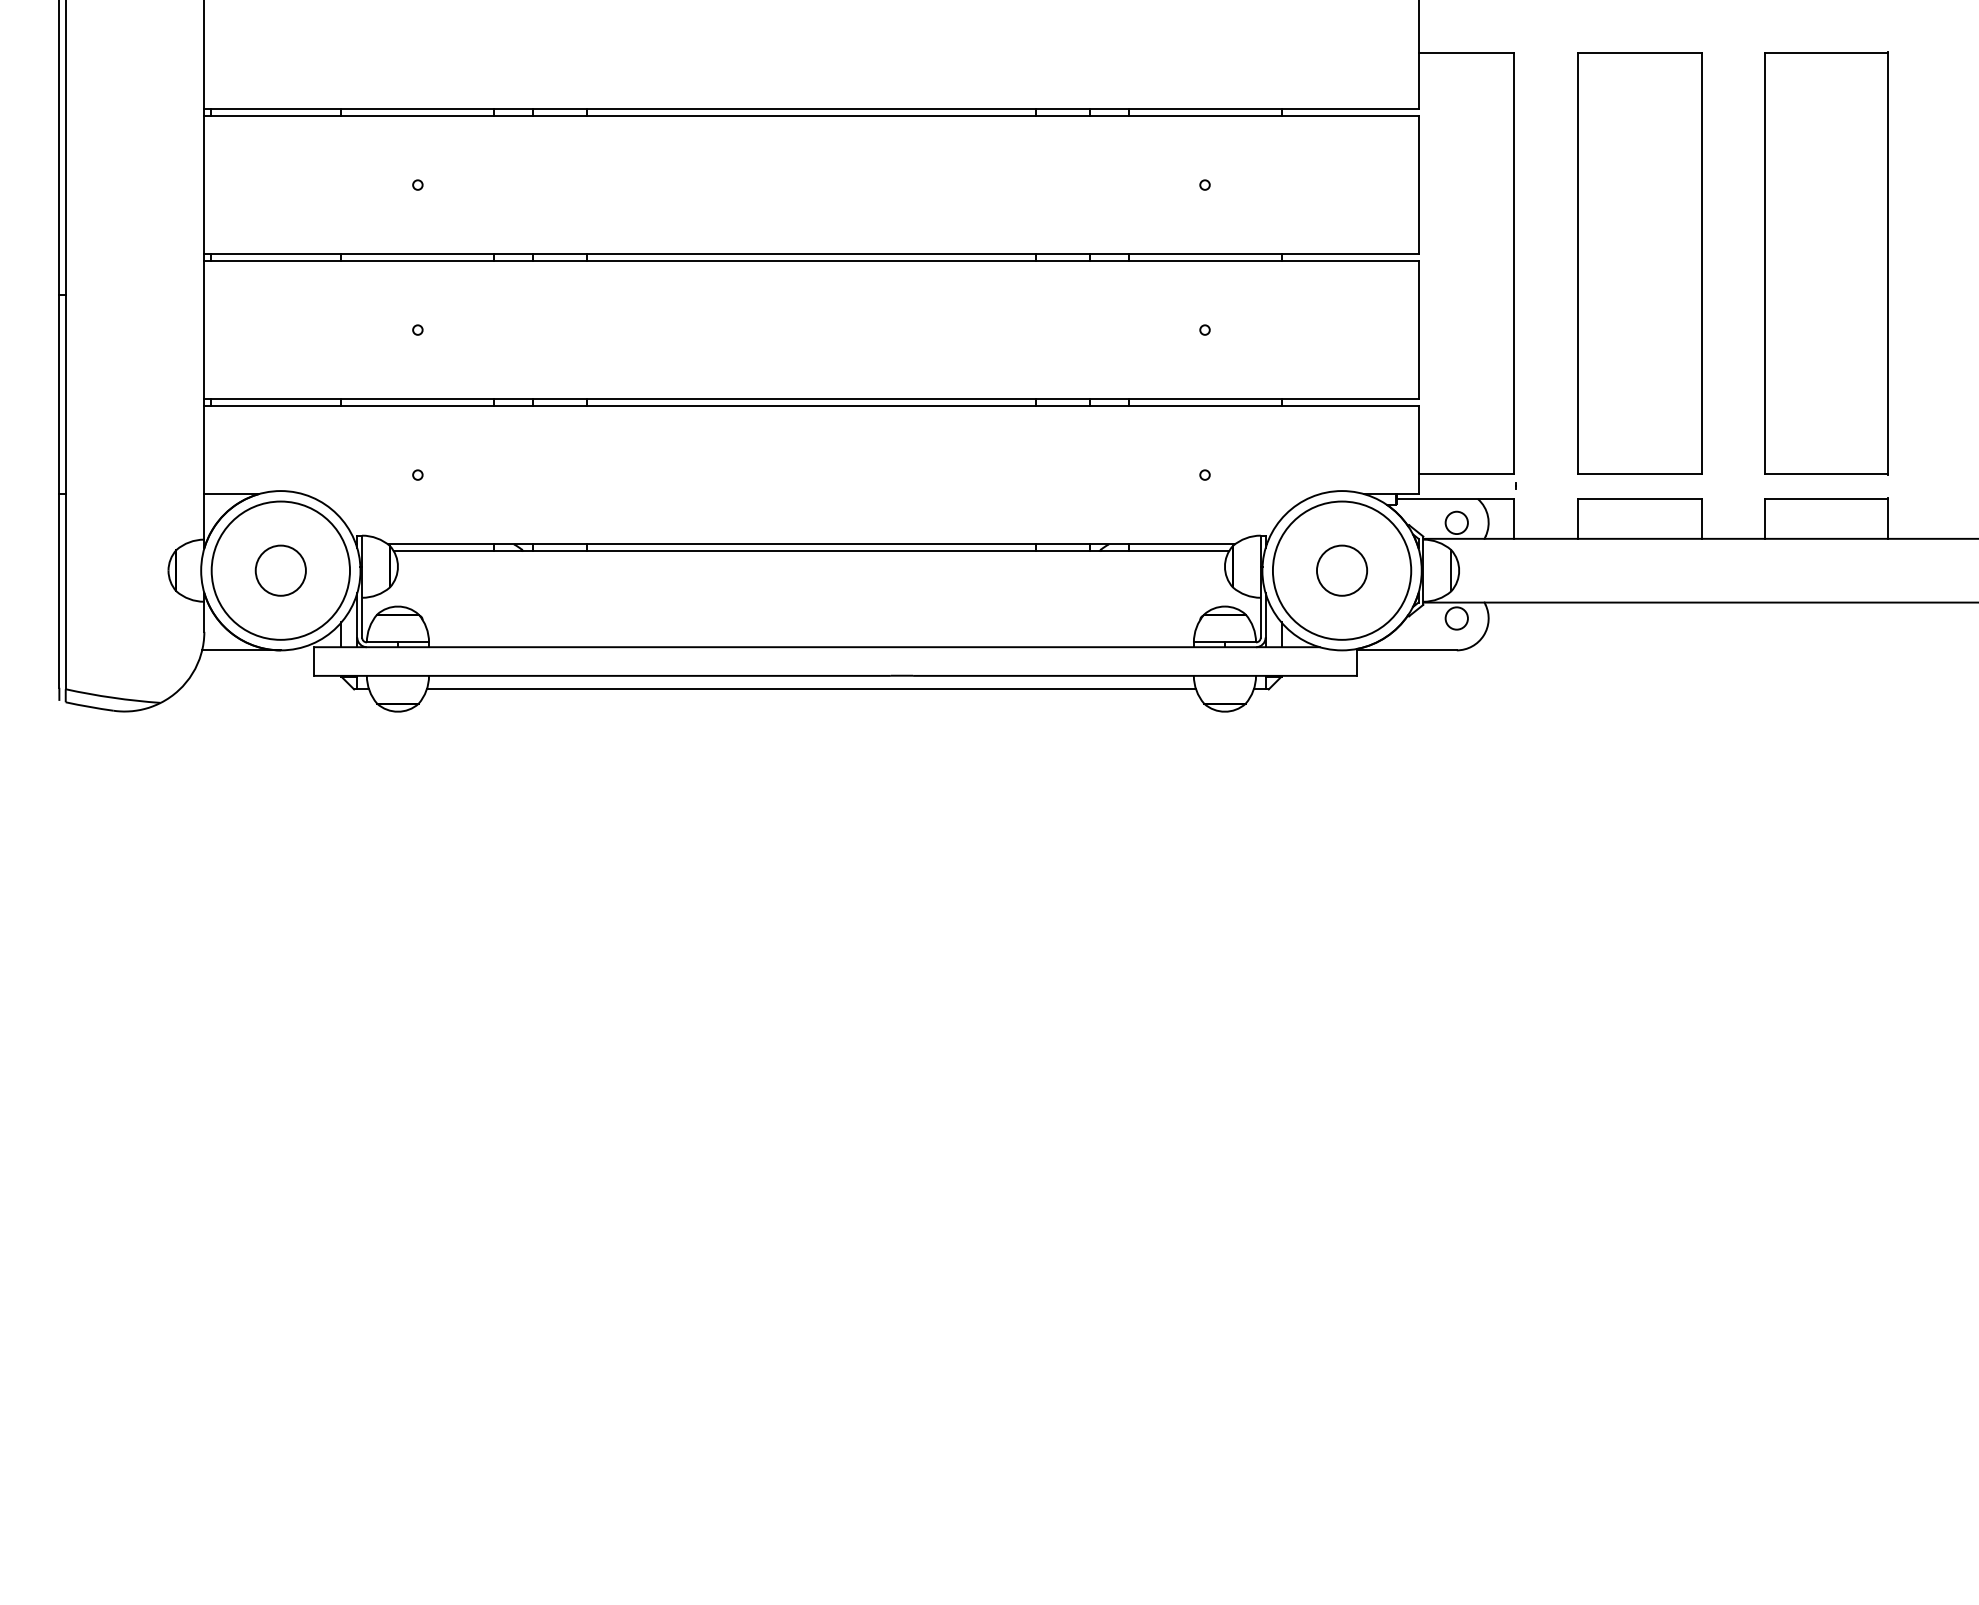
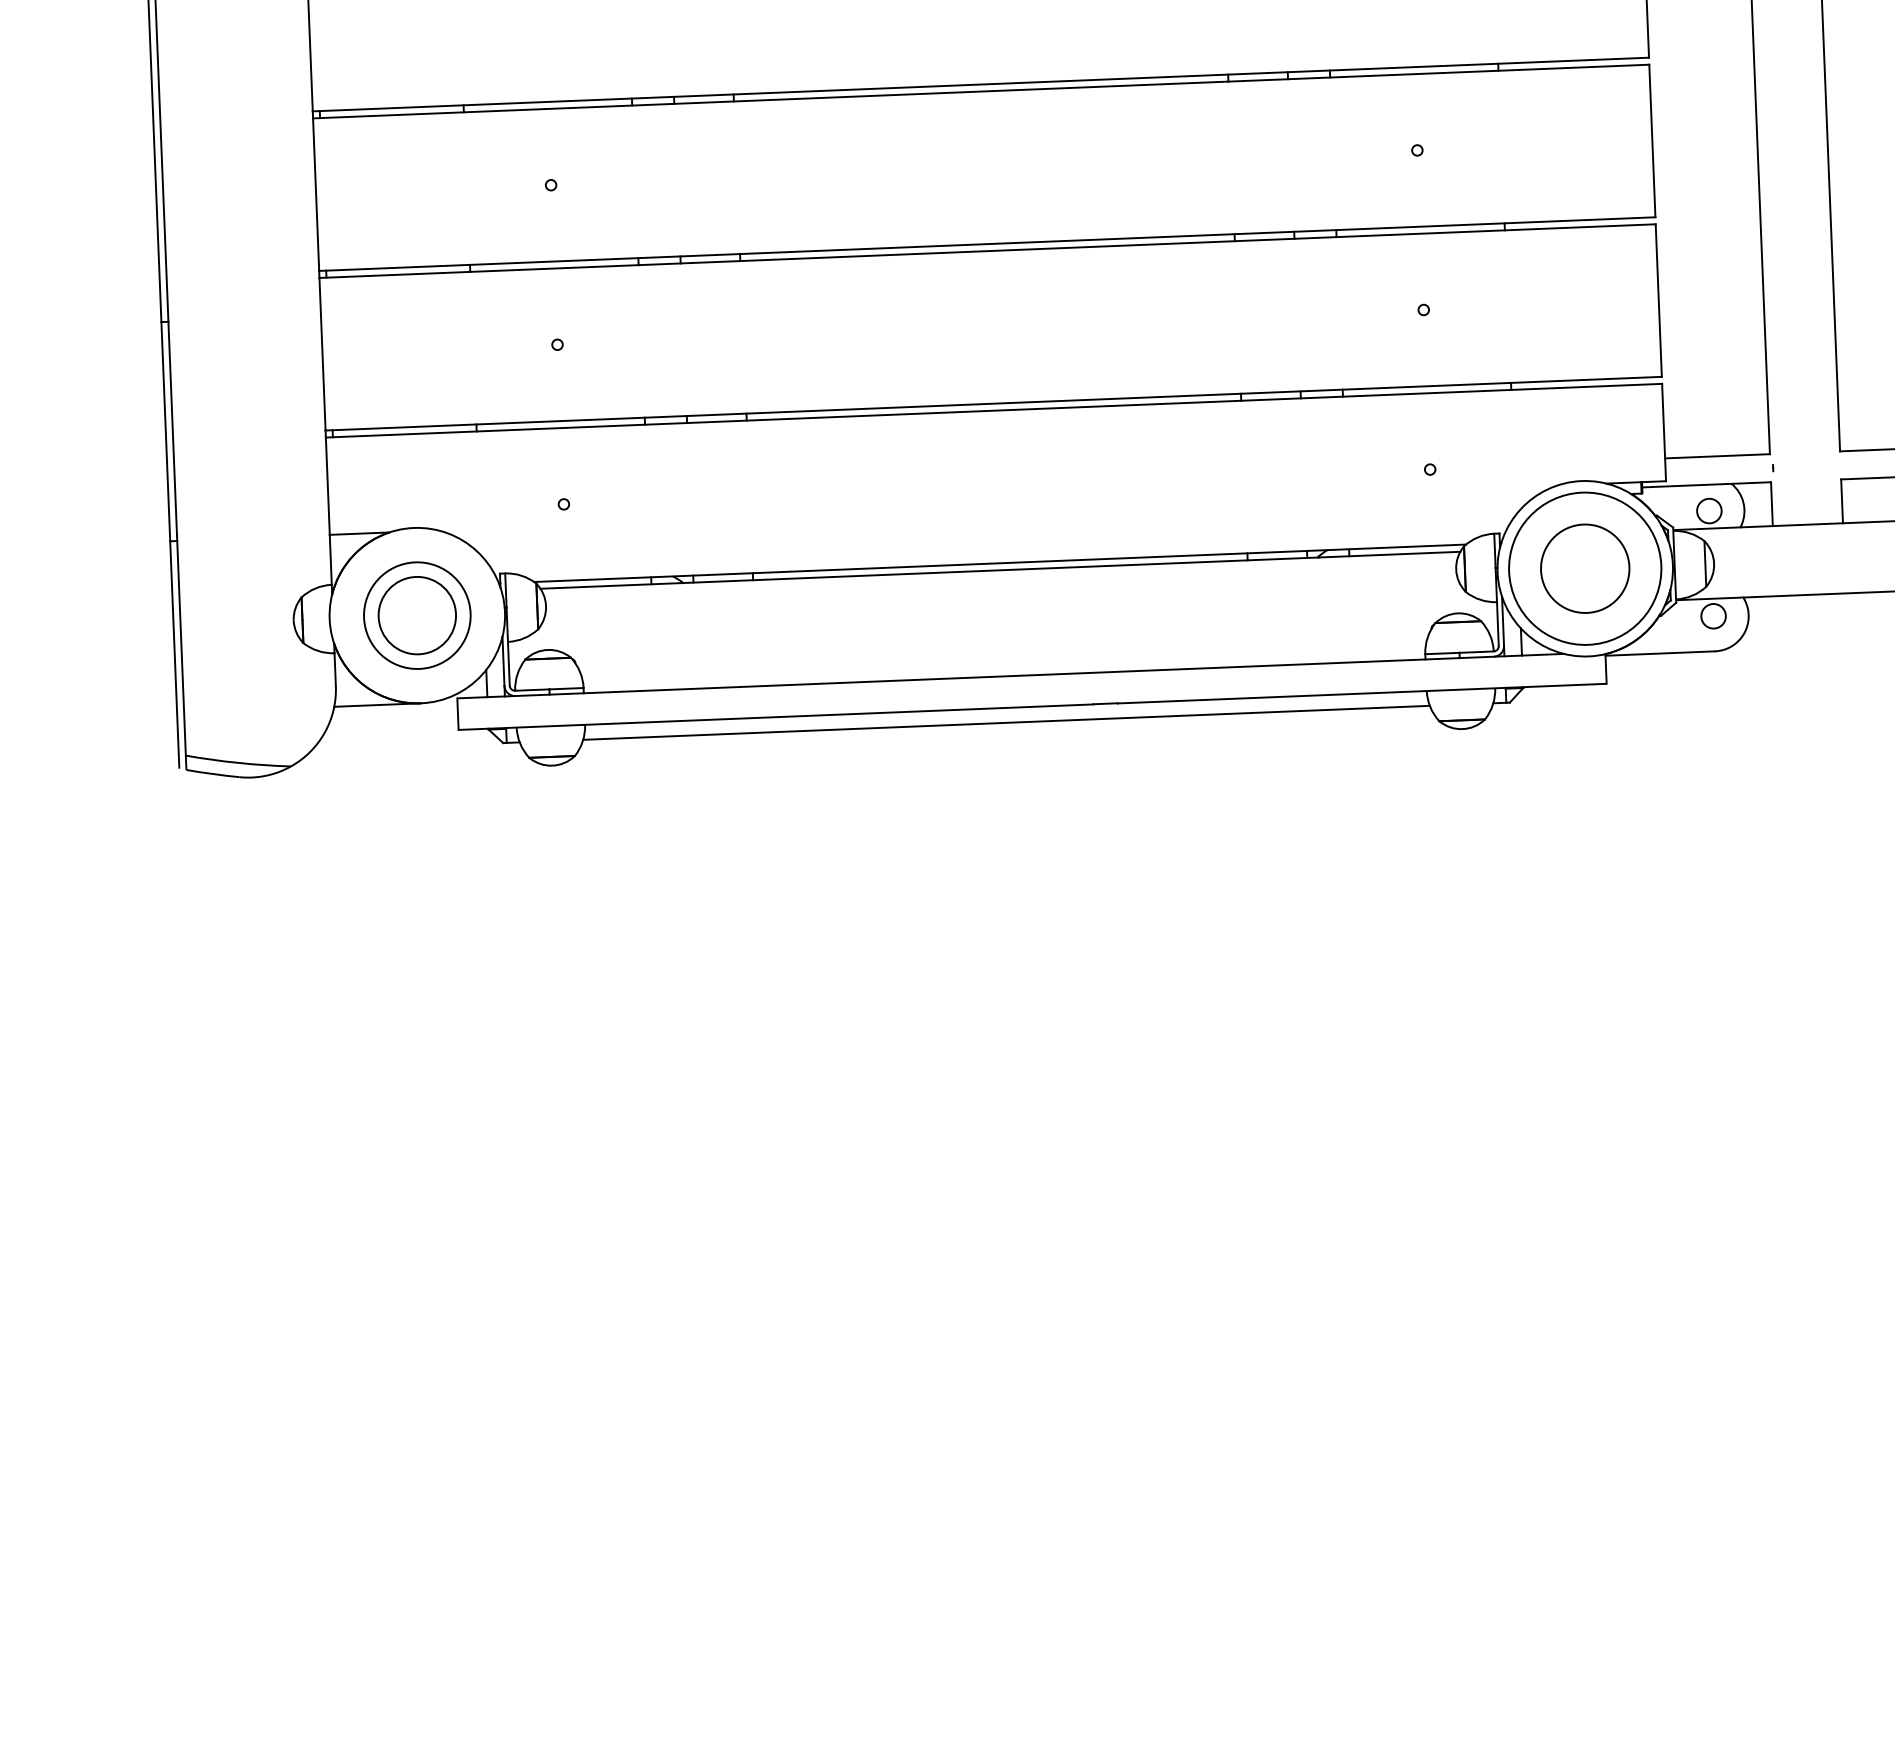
circle: (280, 570) -> (416, 615), size x0.7
circle: (280, 570) -> (416, 615), size x1.4
circle: (1341, 570) -> (1584, 568), size x1.6

